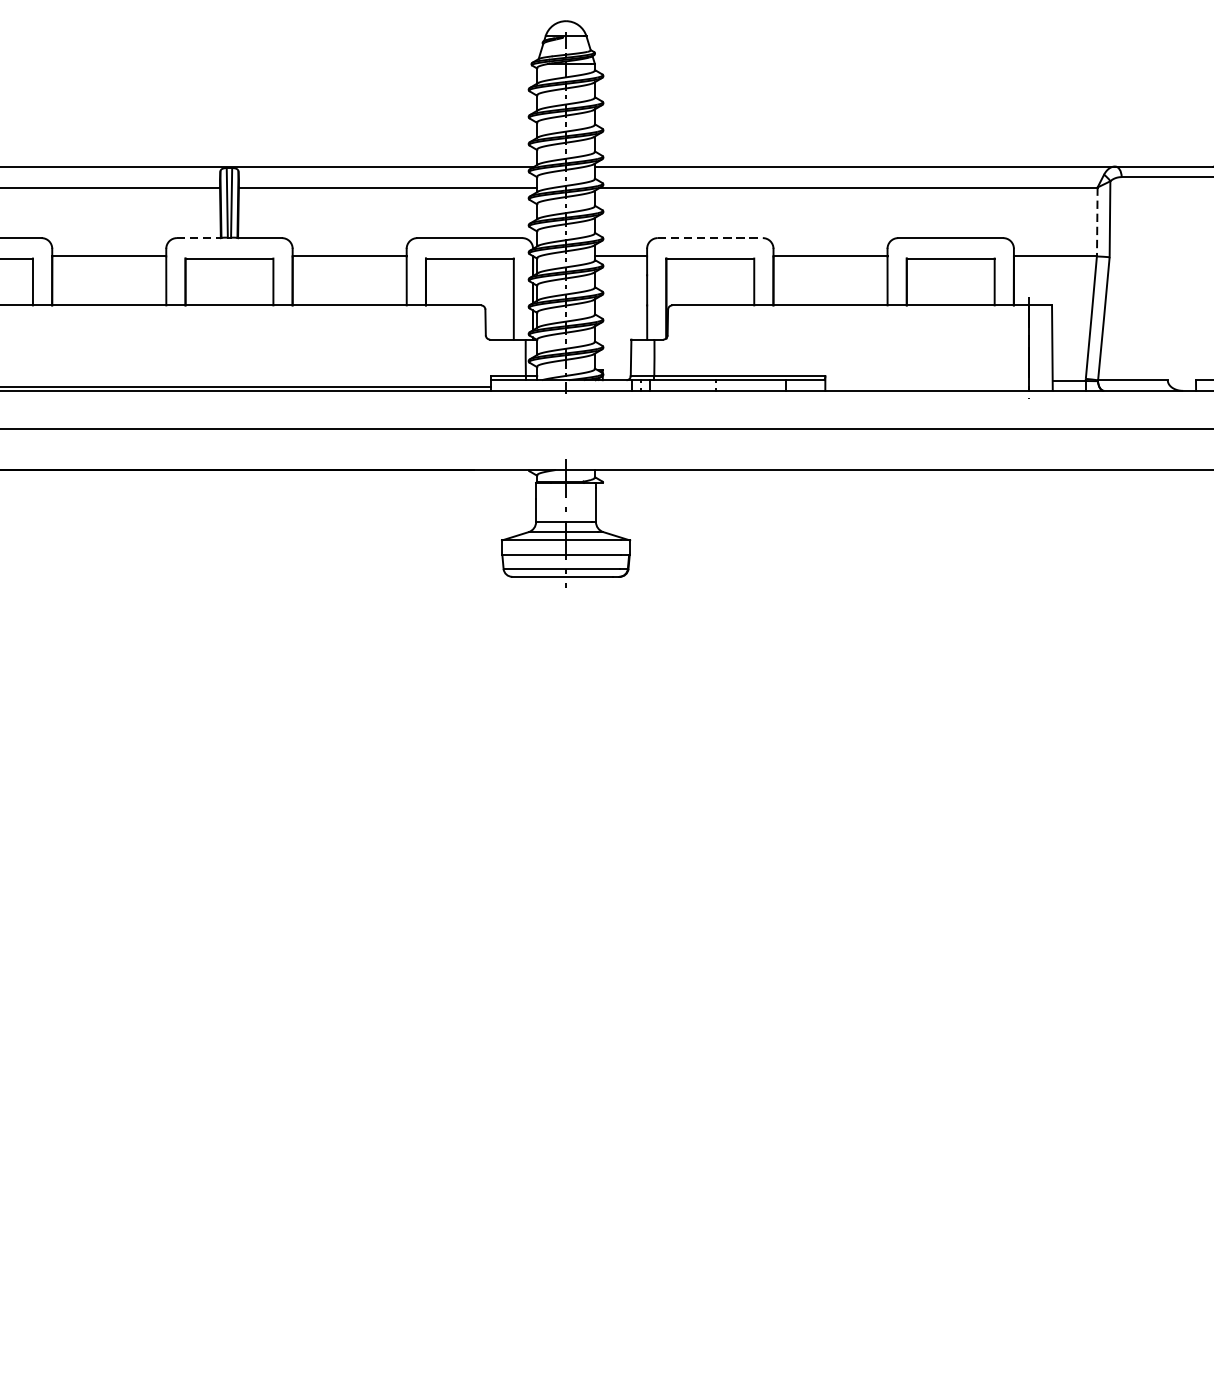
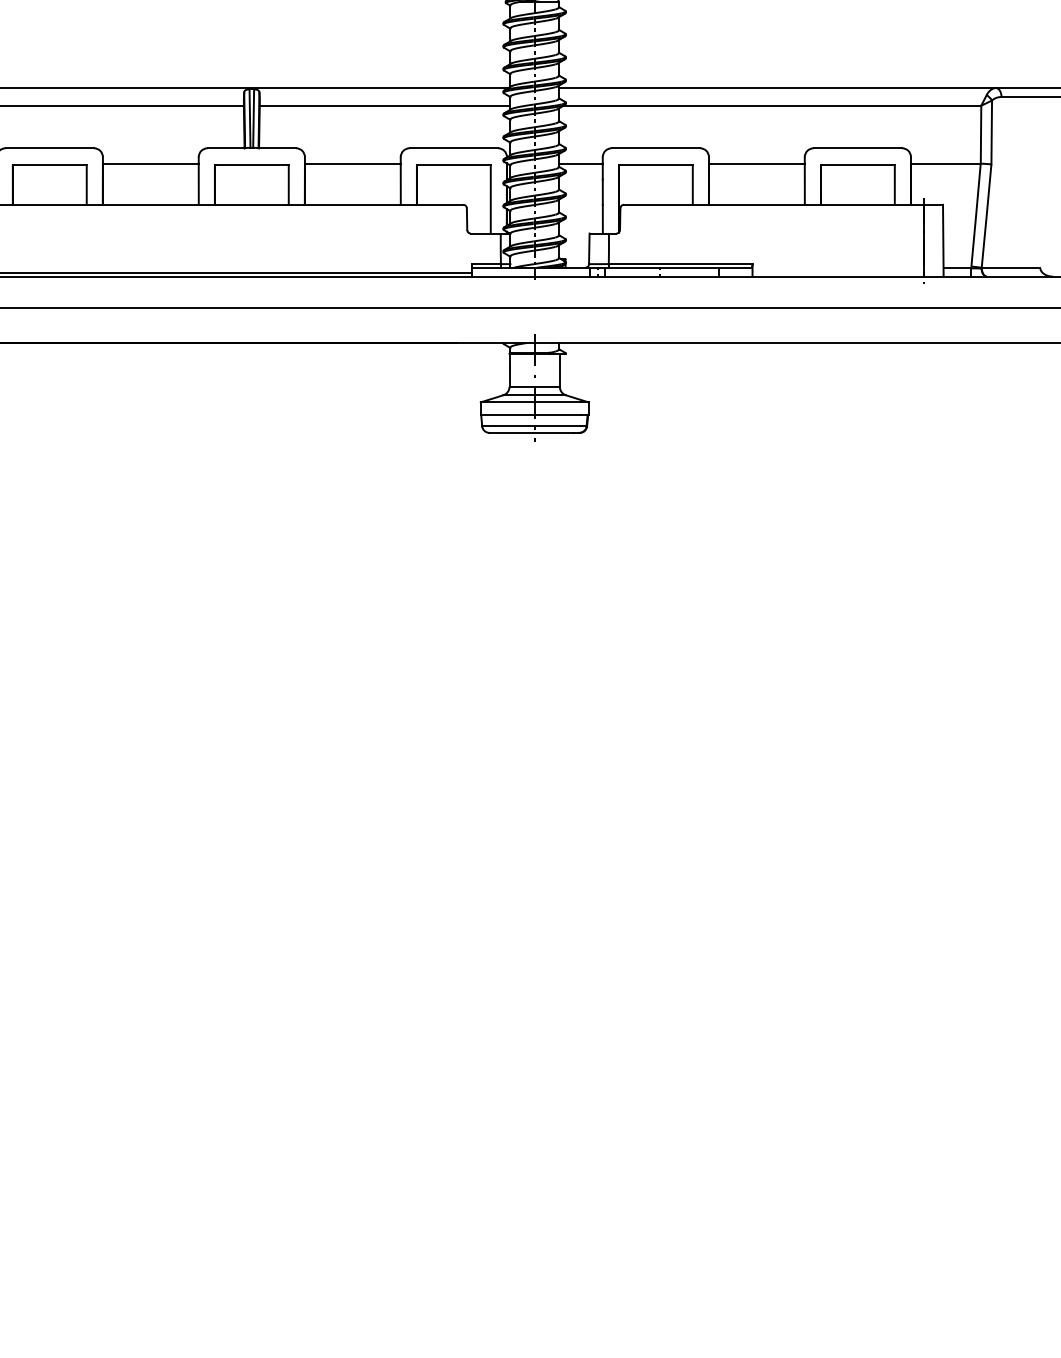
line: (1097, 221) -> (981, 134), dashed -> solid
line: (199, 238) -> (226, 148), dashed -> solid
line: (711, 238) -> (656, 148), dashed -> solid

